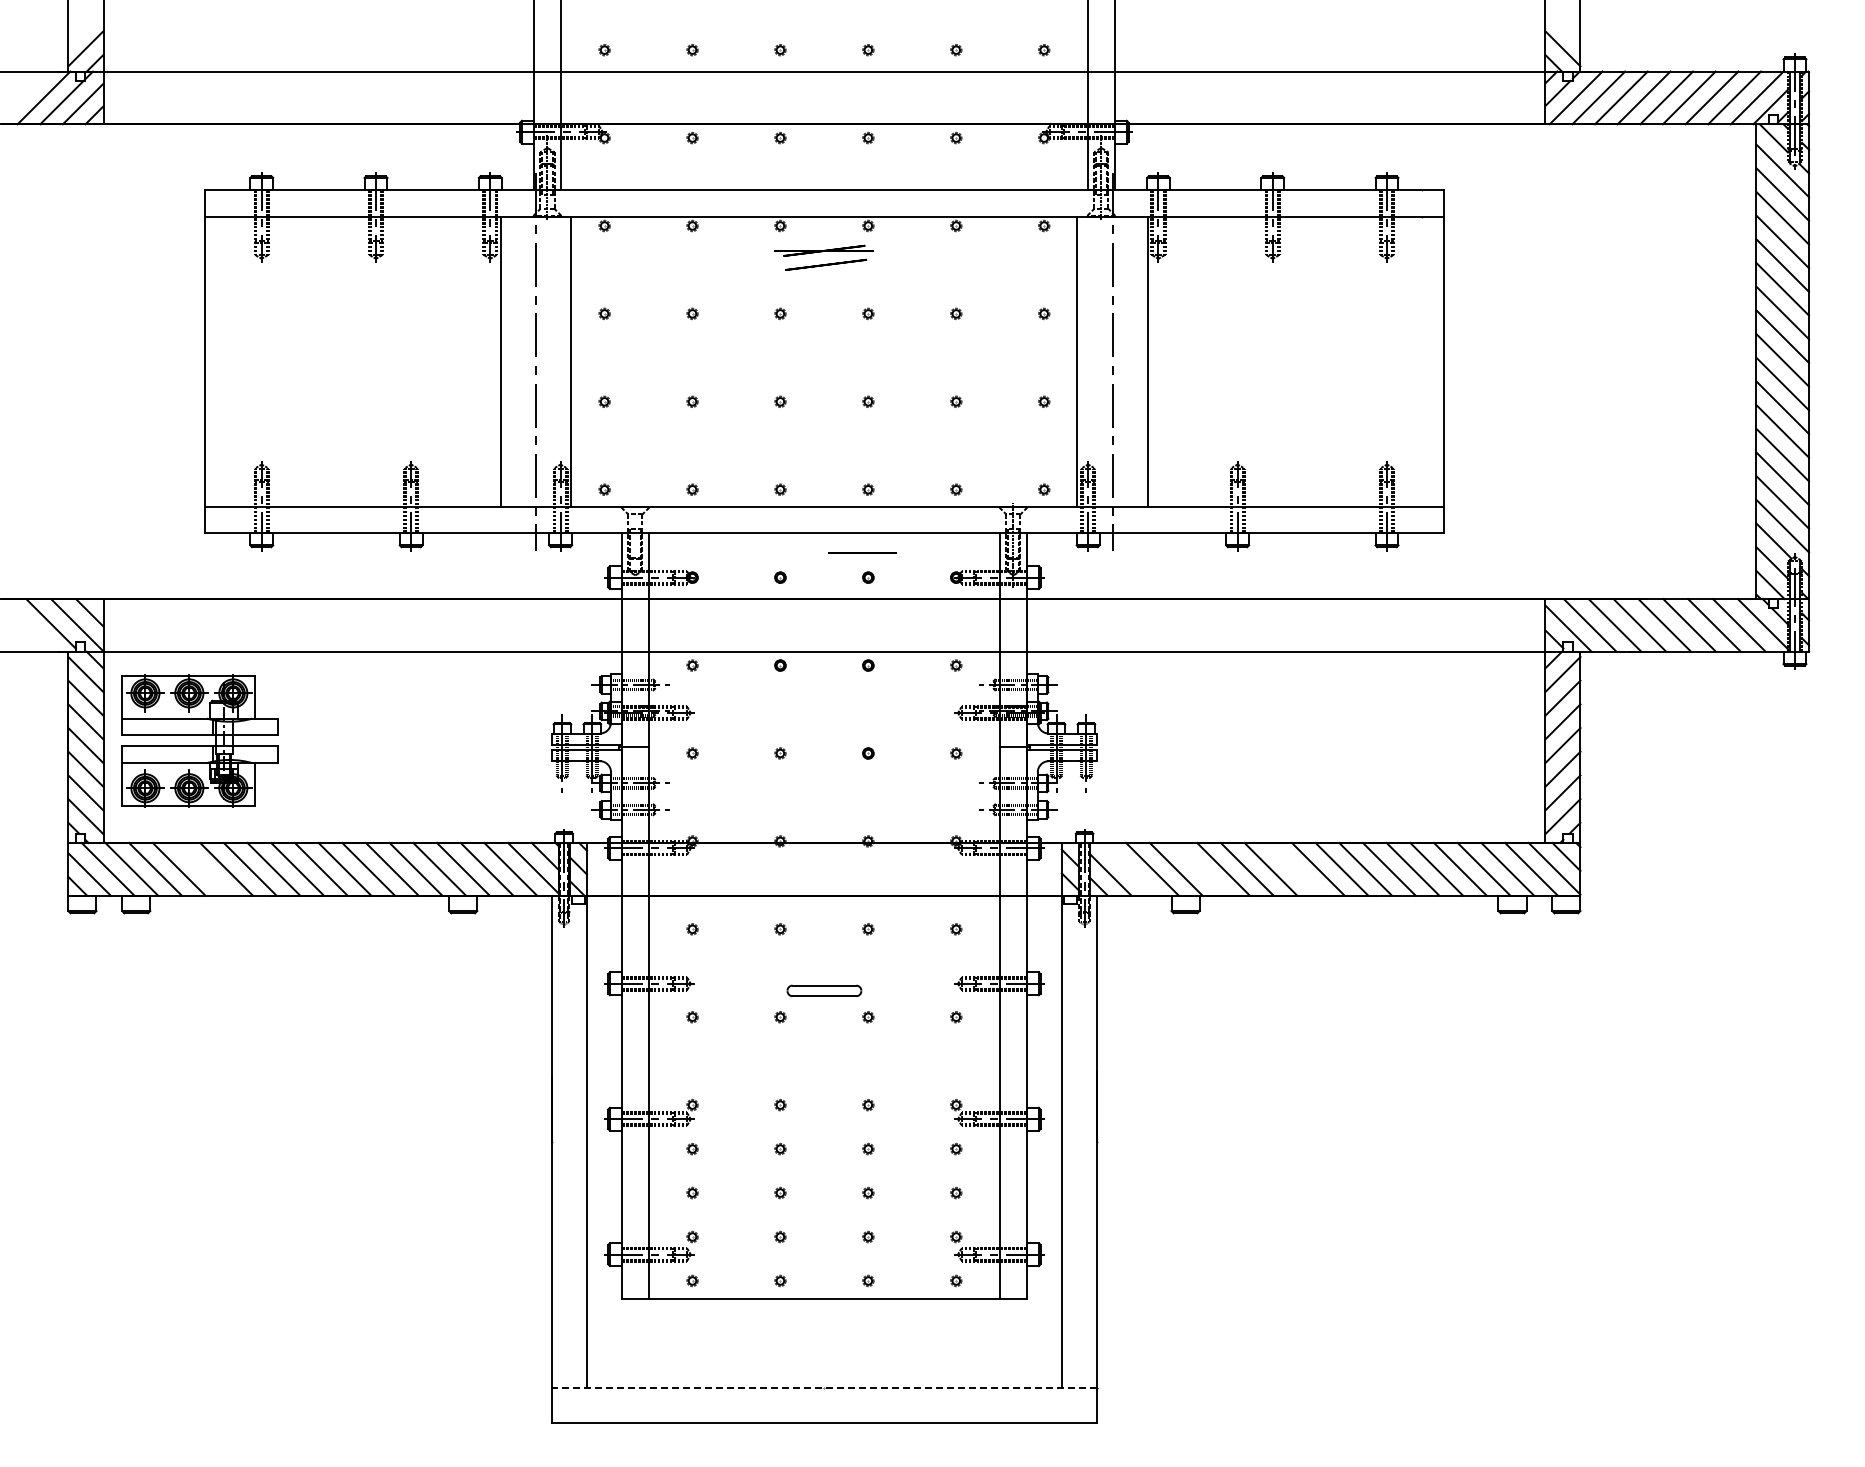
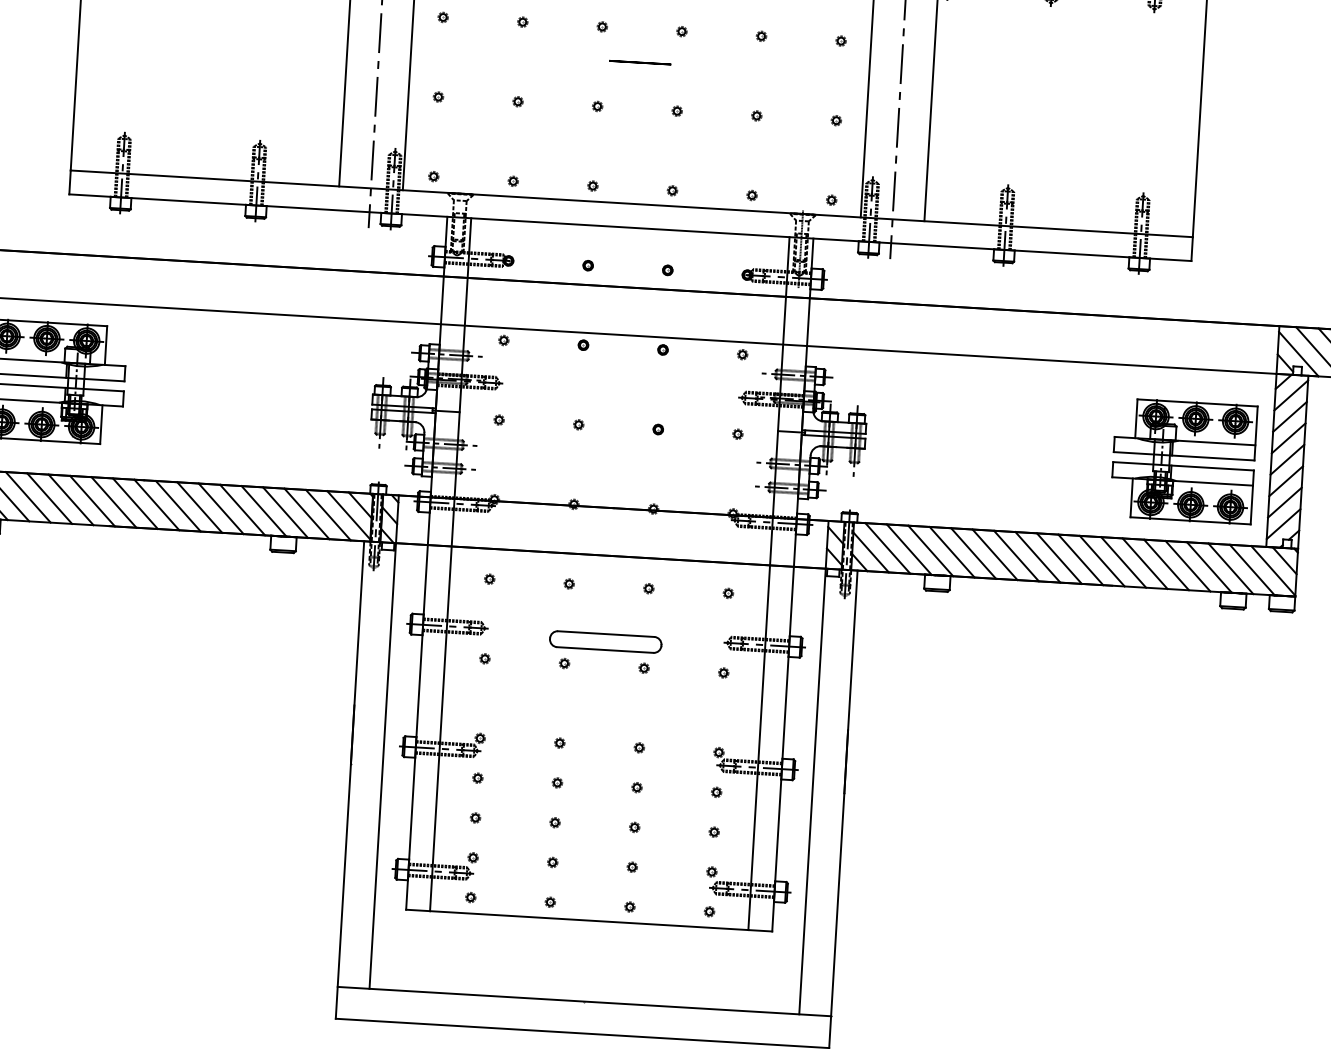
line: (862, 552) -> (640, 62), moved
part: (1448, 753) -> (1183, 460), added
line: (202, 868) -> (49, 497), added
line: (1128, 868) -> (887, 547), added
line: (1199, 868) -> (951, 551), added
line: (1294, 868) -> (1037, 556), added
part: (824, 990) -> (605, 641), size x1.67
line: (824, 1388) -> (584, 1002), dashed -> solid

